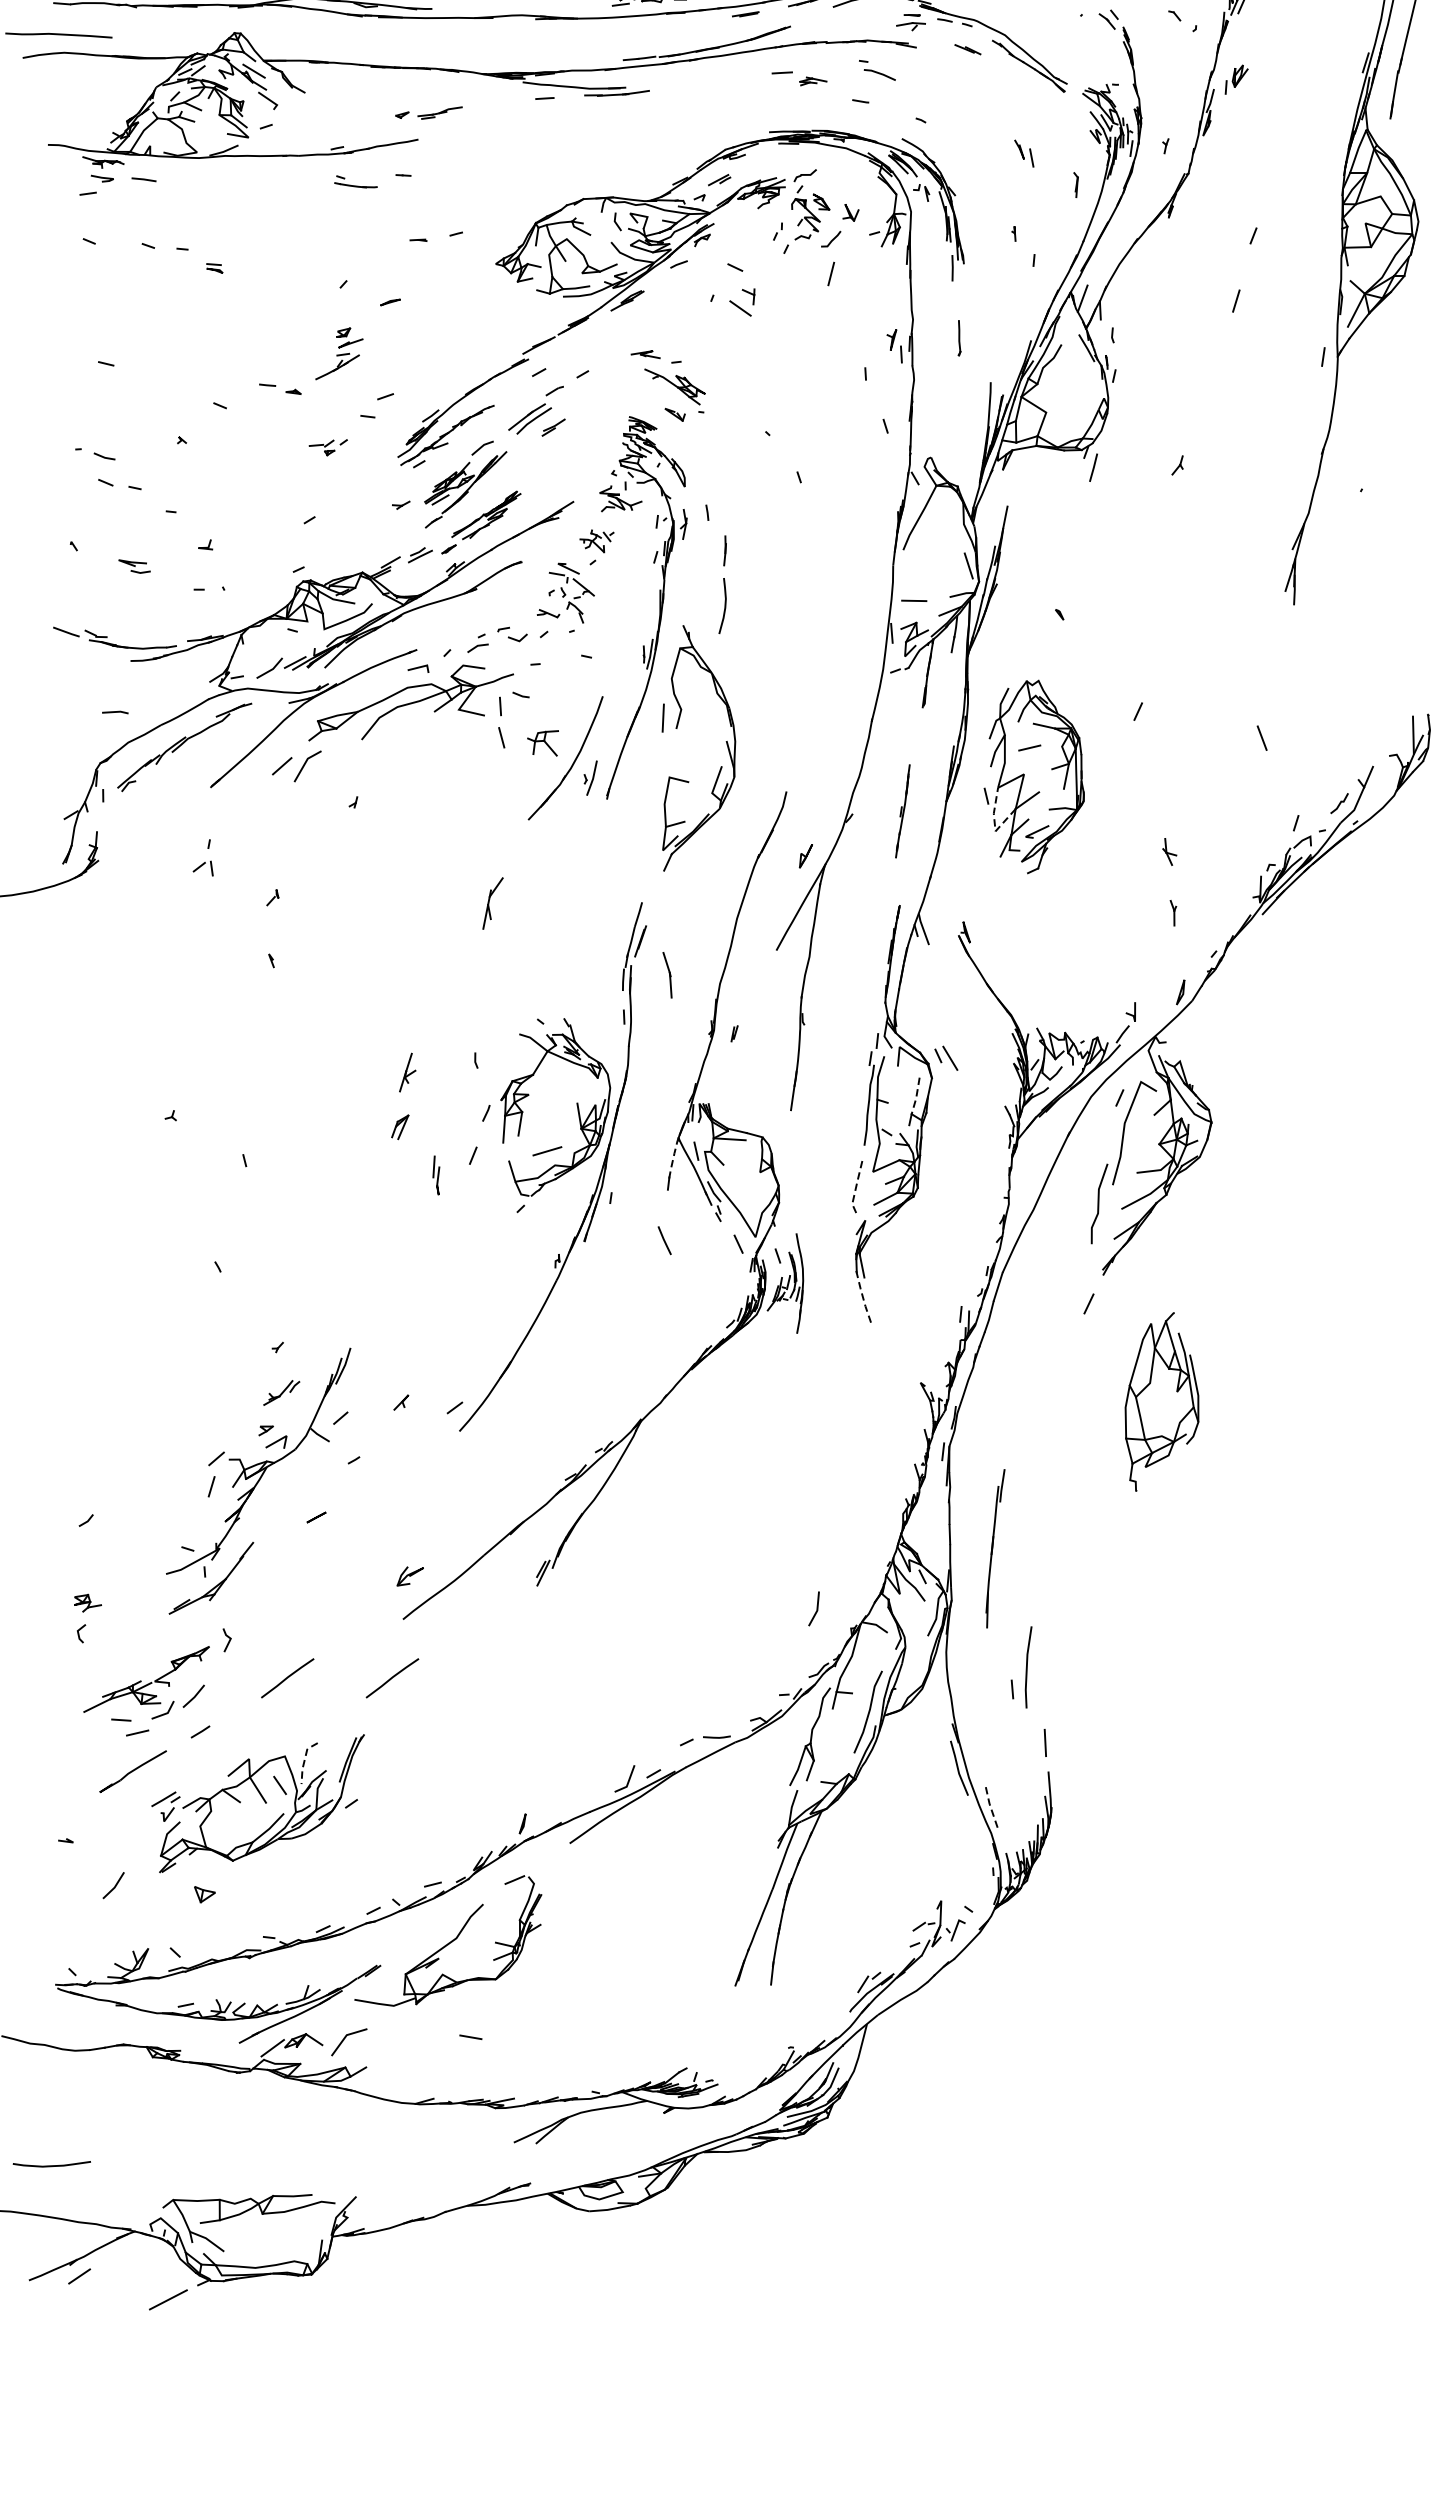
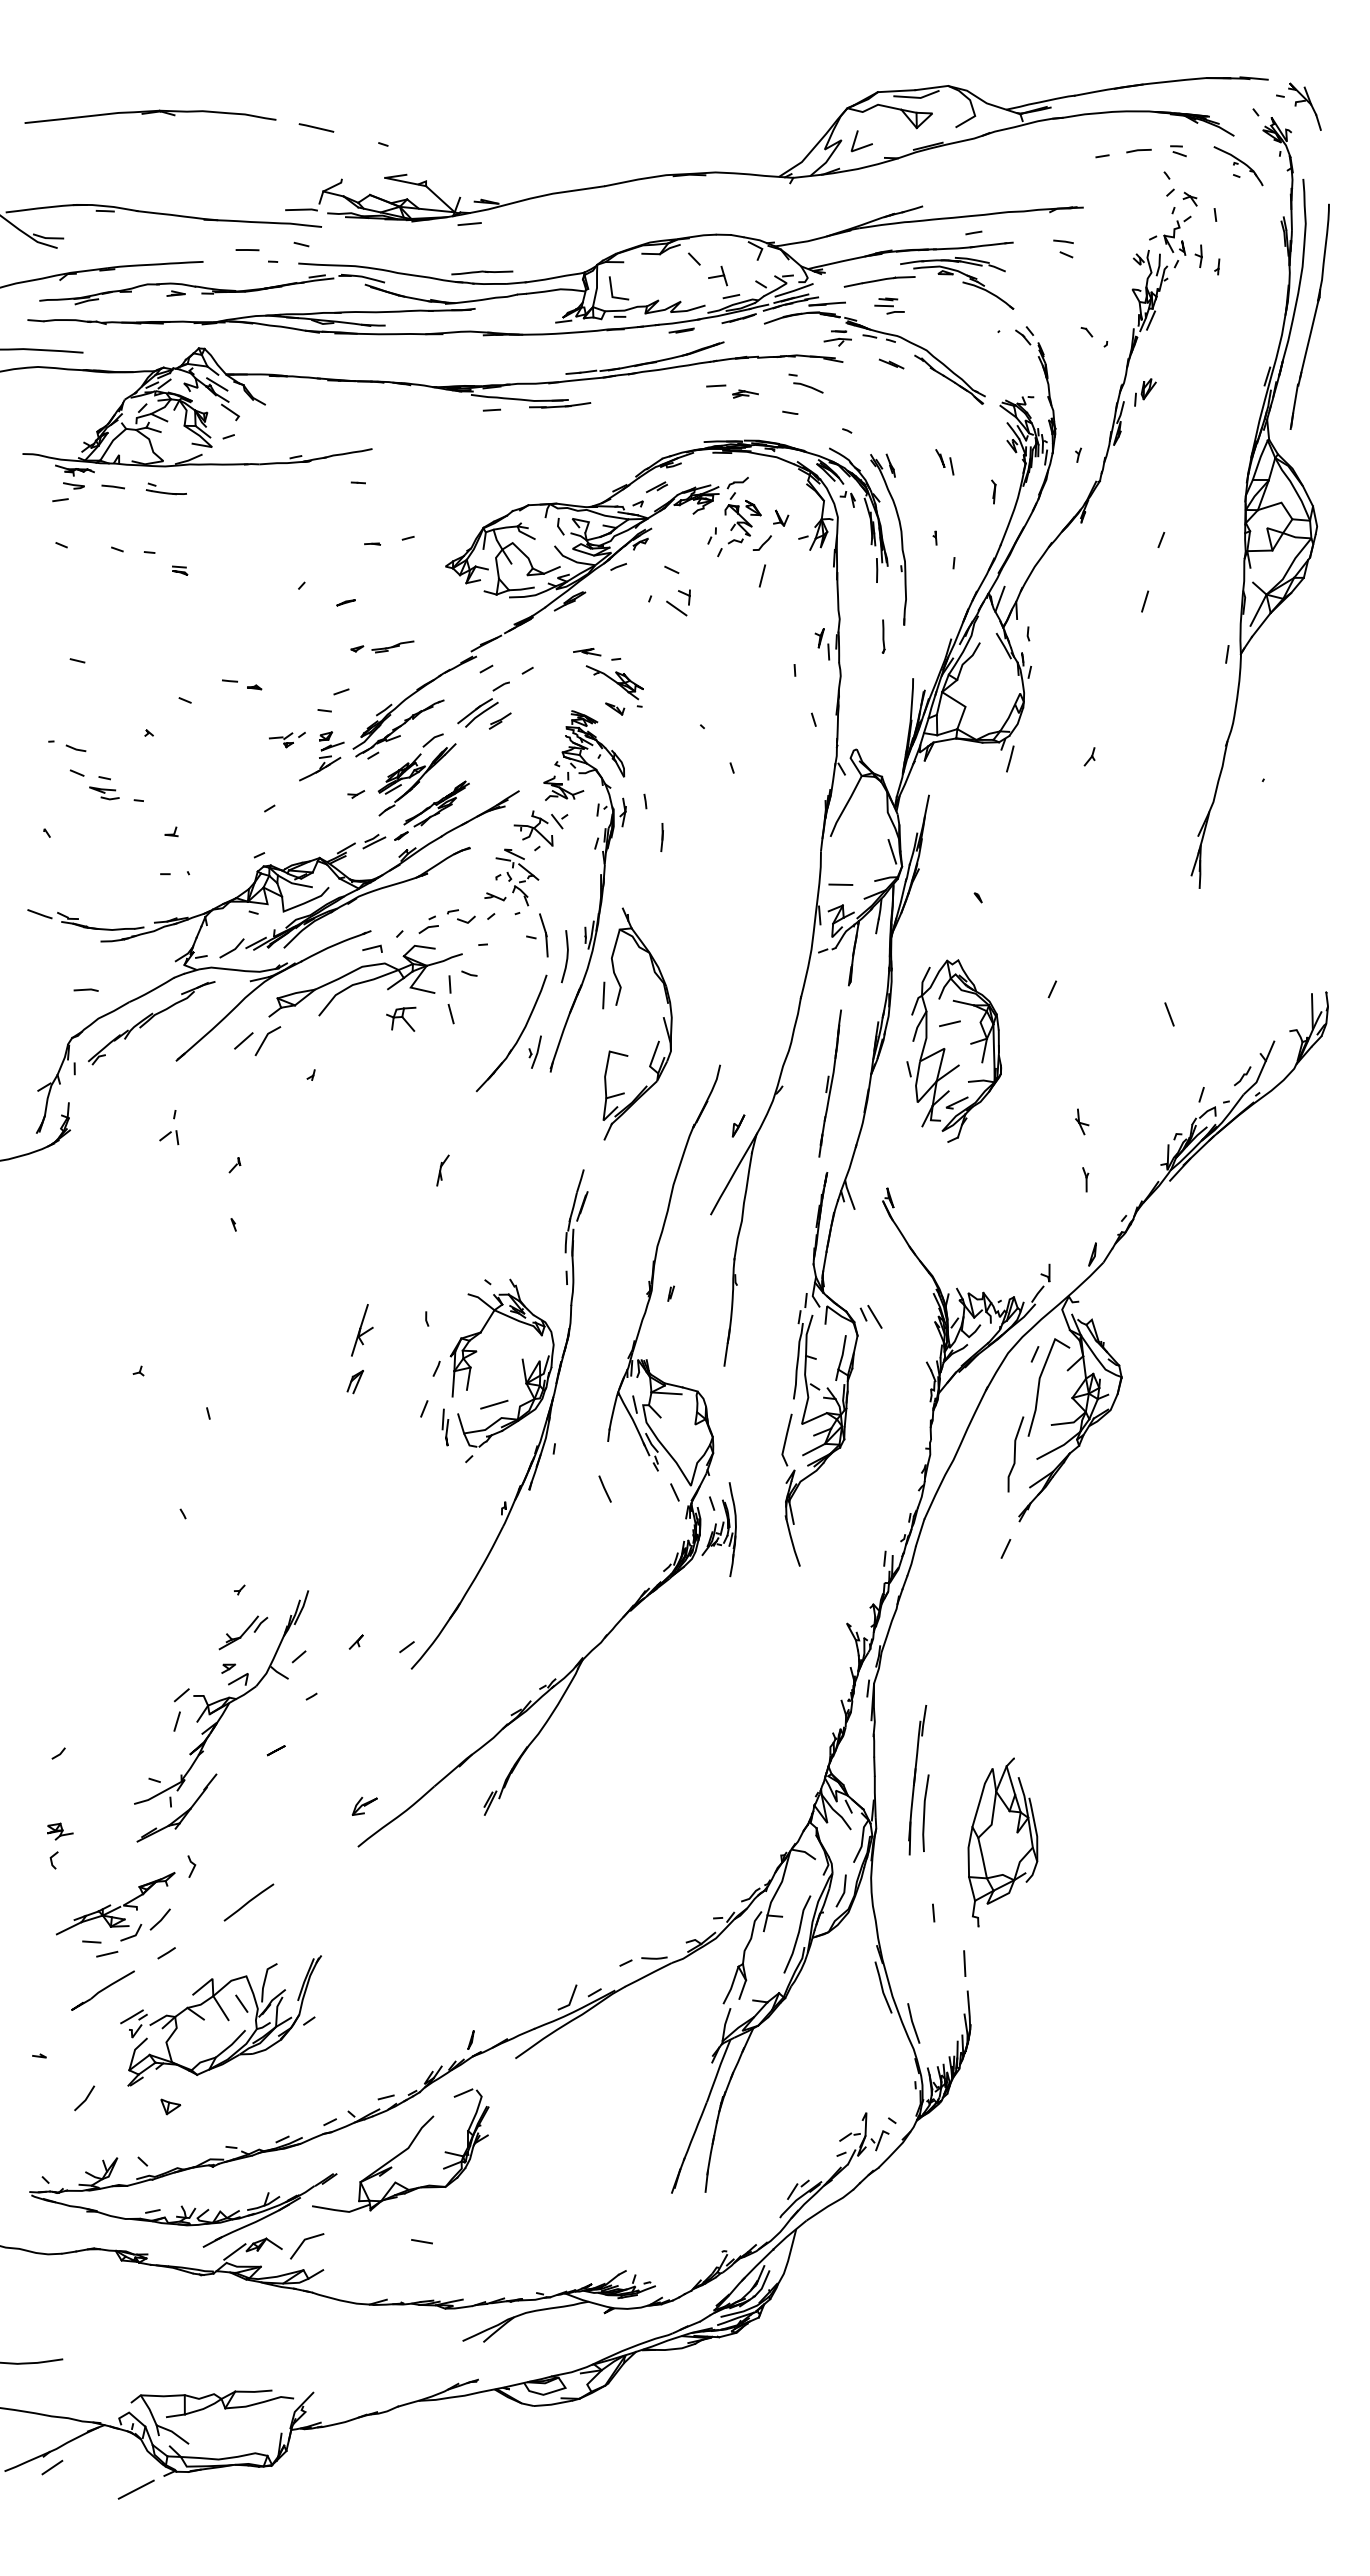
part: (429, 112) -> (382, 646), moved
part: (354, 181) -> (165, 488), moved
part: (977, 232) -> (900, 536), added
part: (339, 353) -> (321, 756), moved
part: (596, 541) -> (540, 828), size x1.67
part: (134, 566) -> (104, 793), moved
curve: (724, 605) -> (566, 956), moved
part: (543, 742) -> (401, 1018), moved
part: (902, 811) -> (829, 1083), size x1.67
line: (994, 823) -> (916, 1095), dashed -> solid
part: (492, 903) -> (442, 1170), size x0.62
part: (667, 975) -> (543, 935), moved
part: (407, 1072) -> (362, 1330), size x1.43
line: (915, 1097) -> (842, 1353), dashed -> solid
line: (672, 1160) -> (612, 1413), dashed -> solid
part: (436, 1175) -> (445, 1427), moved
line: (855, 1189) -> (785, 1440), dashed -> solid
line: (863, 1296) -> (792, 1541), dashed -> solid
part: (281, 1392) -> (243, 1632), size x1.43
part: (1161, 1401) -> (1002, 1842), moved
line: (816, 1608) -> (843, 1890), moved
line: (1028, 1666) -> (925, 1812), moved
line: (391, 1678) -> (347, 1902), removed
line: (304, 1760) -> (264, 1980), dashed -> solid
line: (990, 1806) -> (912, 2023), dashed -> solid

